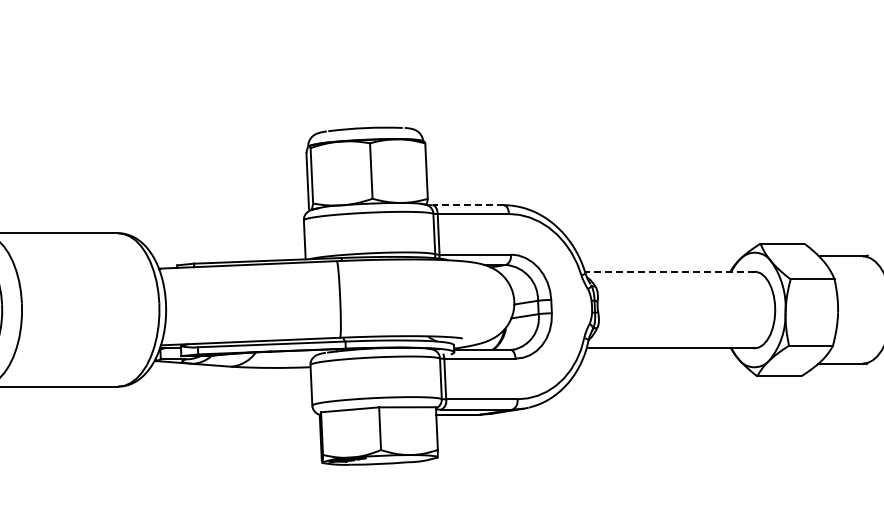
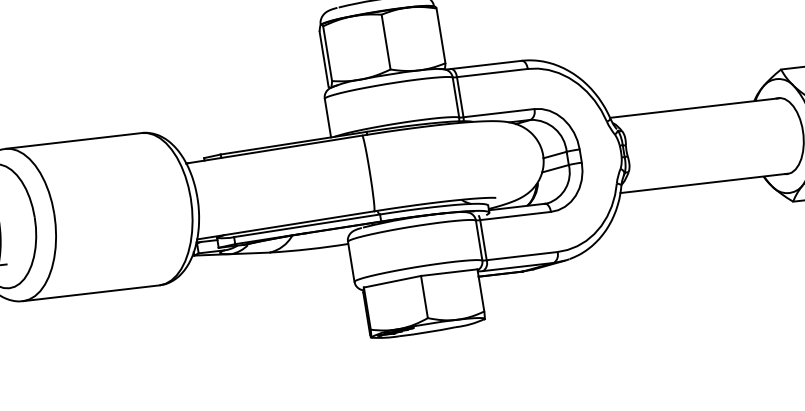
line: (468, 205) -> (486, 65), dashed -> solid
line: (670, 272) -> (694, 108), dashed -> solid

